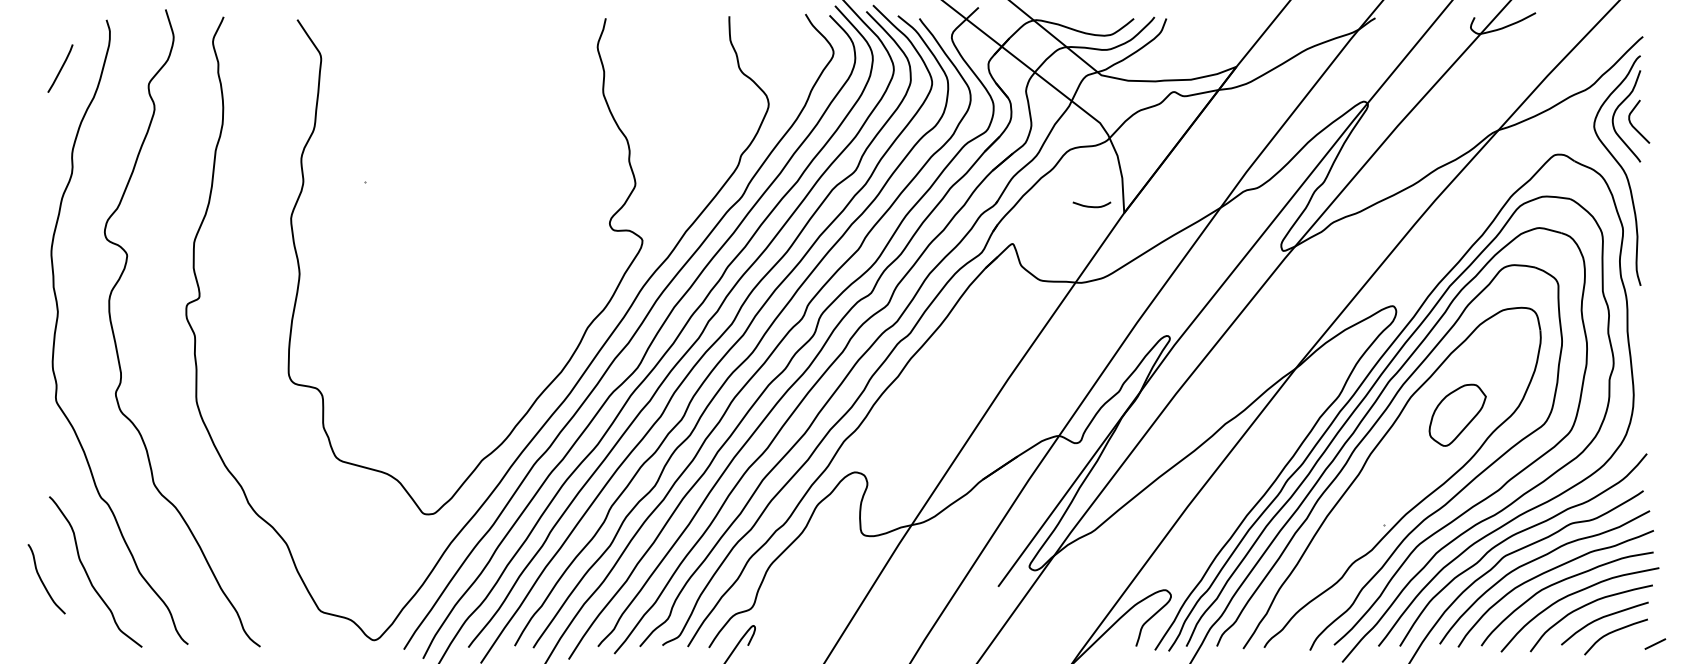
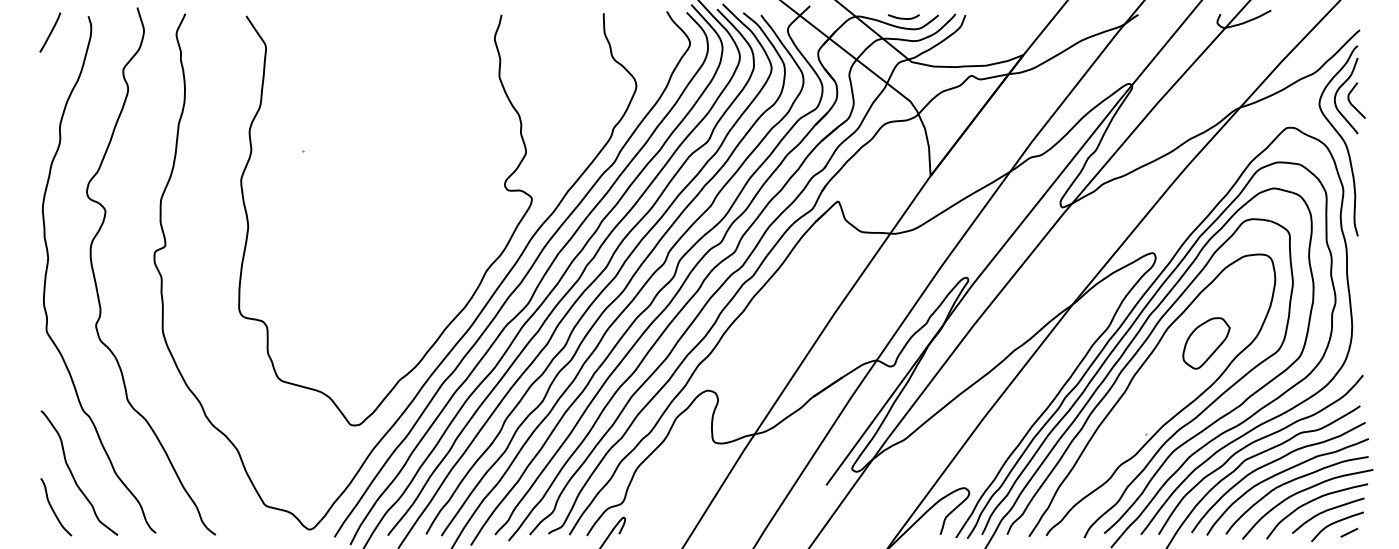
line: (60, 68) -> (50, 32), moved
curve: (1091, 206) -> (903, 18), moved
curve: (42, 580) -> (52, 508), moved
line: (1655, 643) -> (1349, 532), moved

